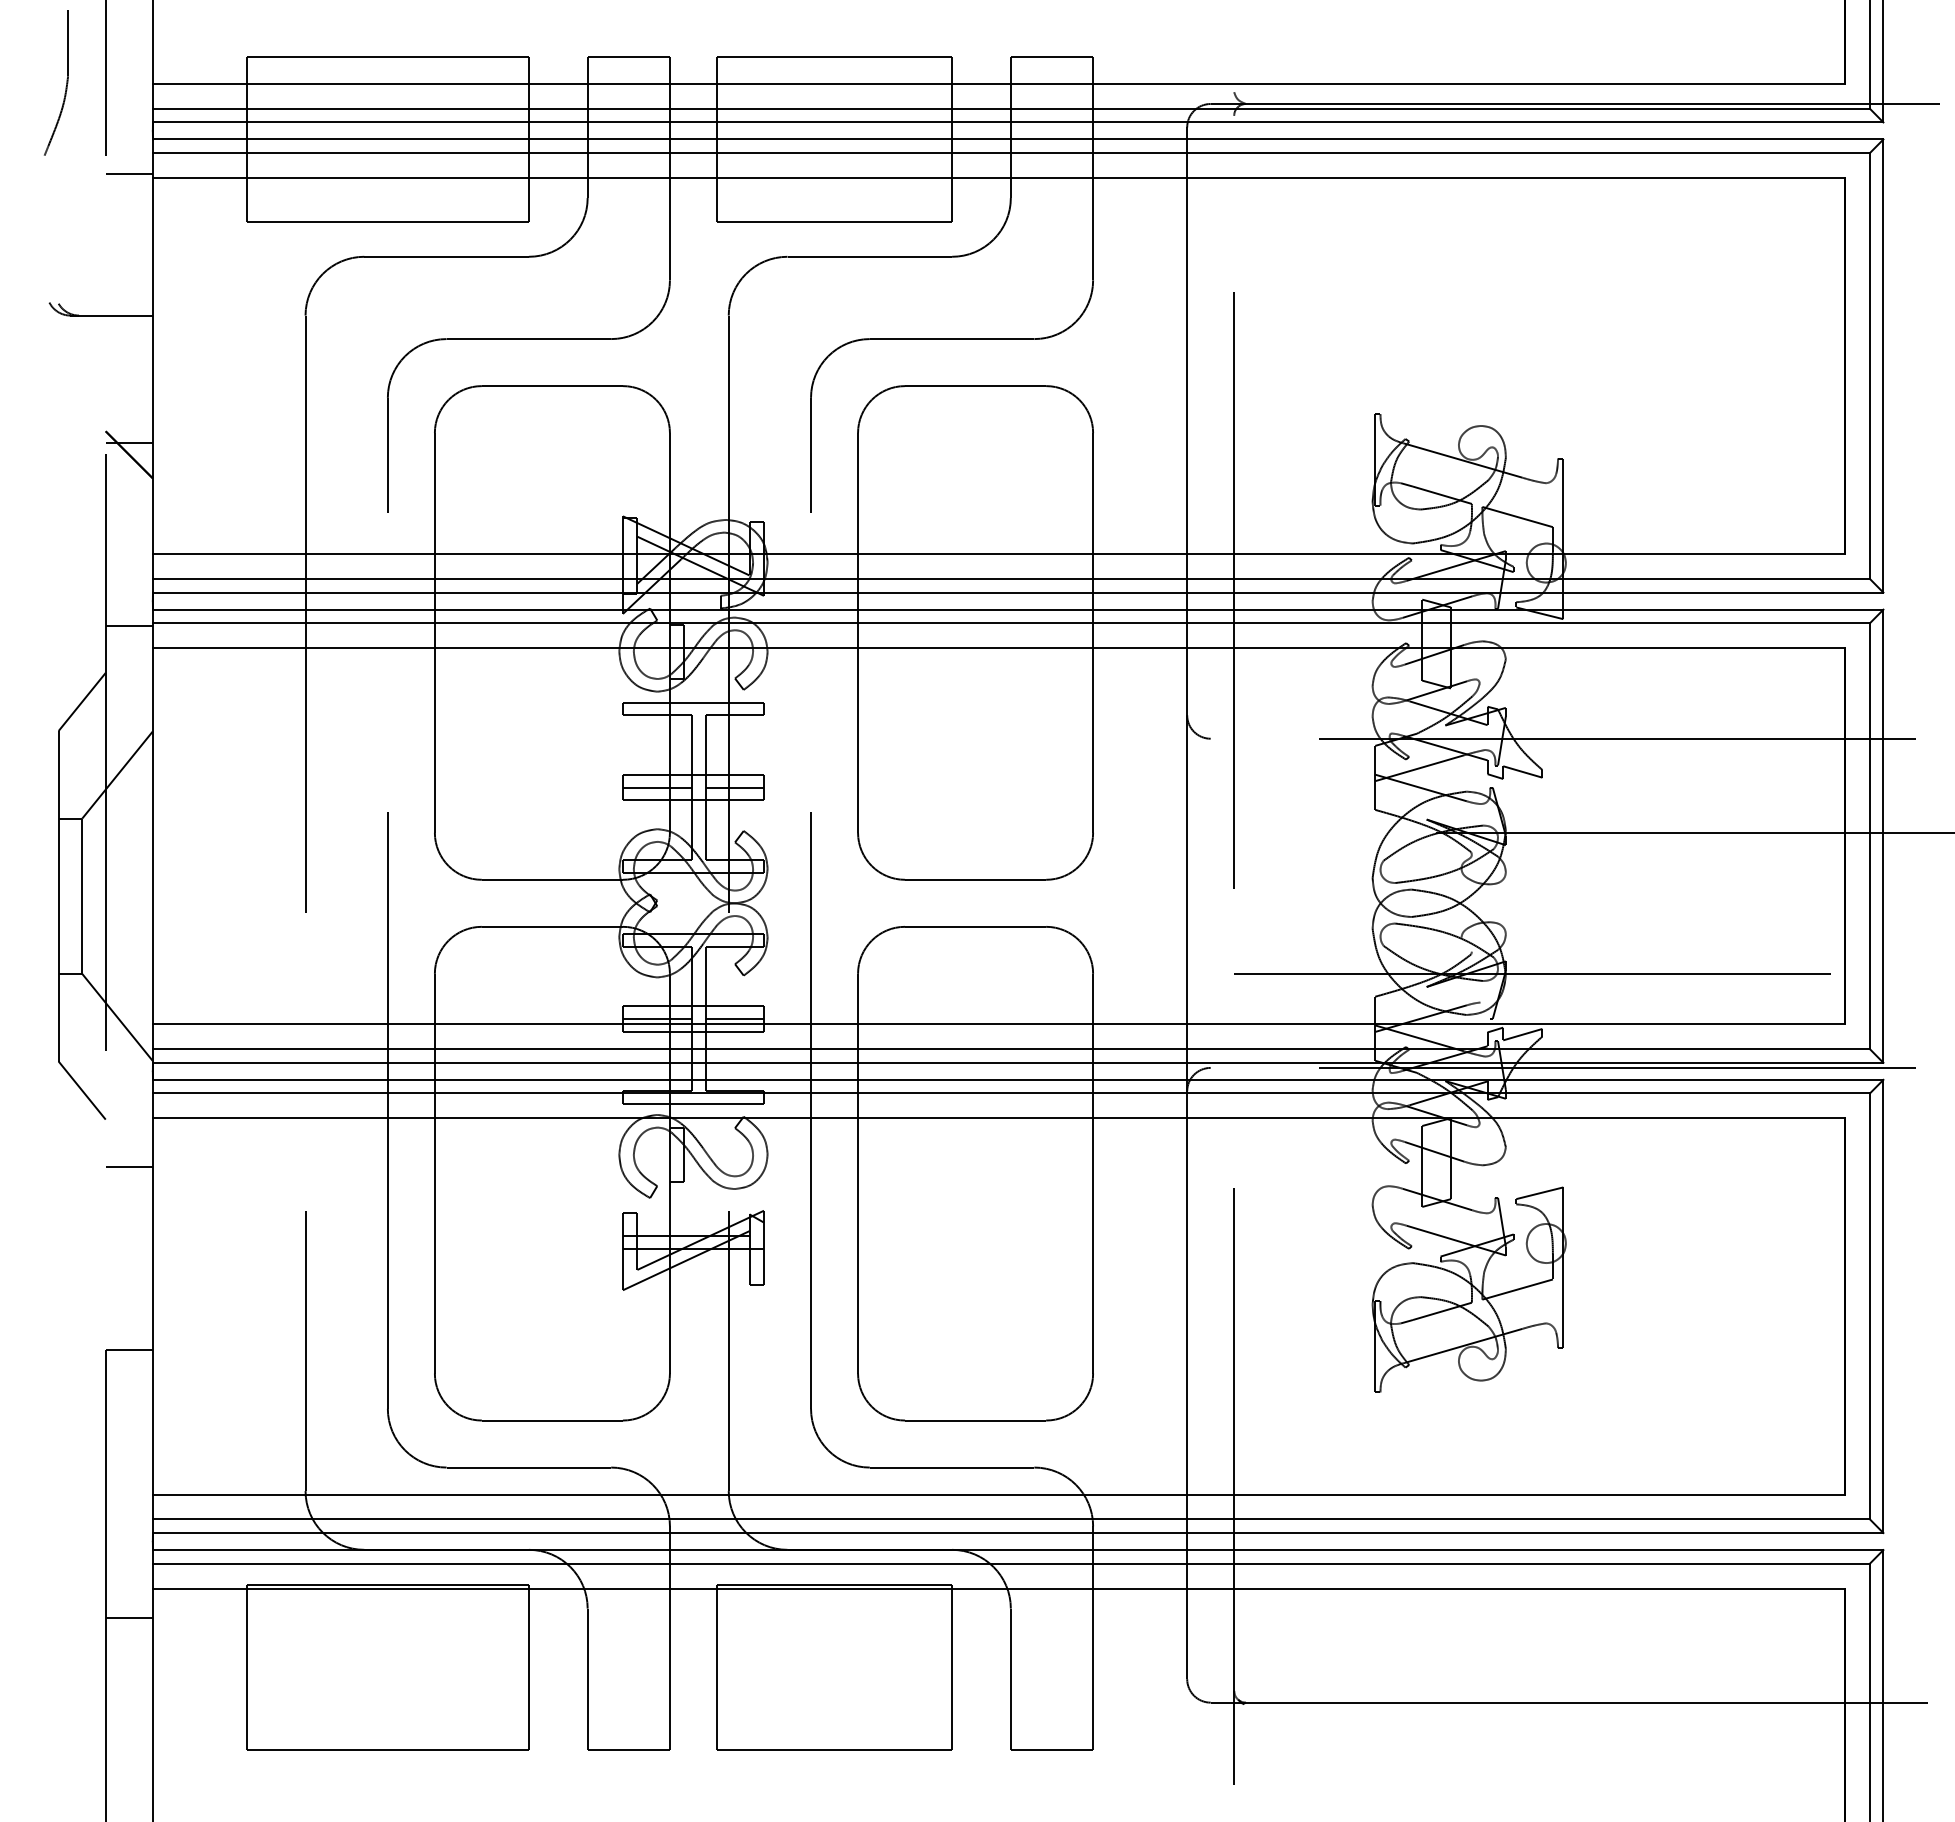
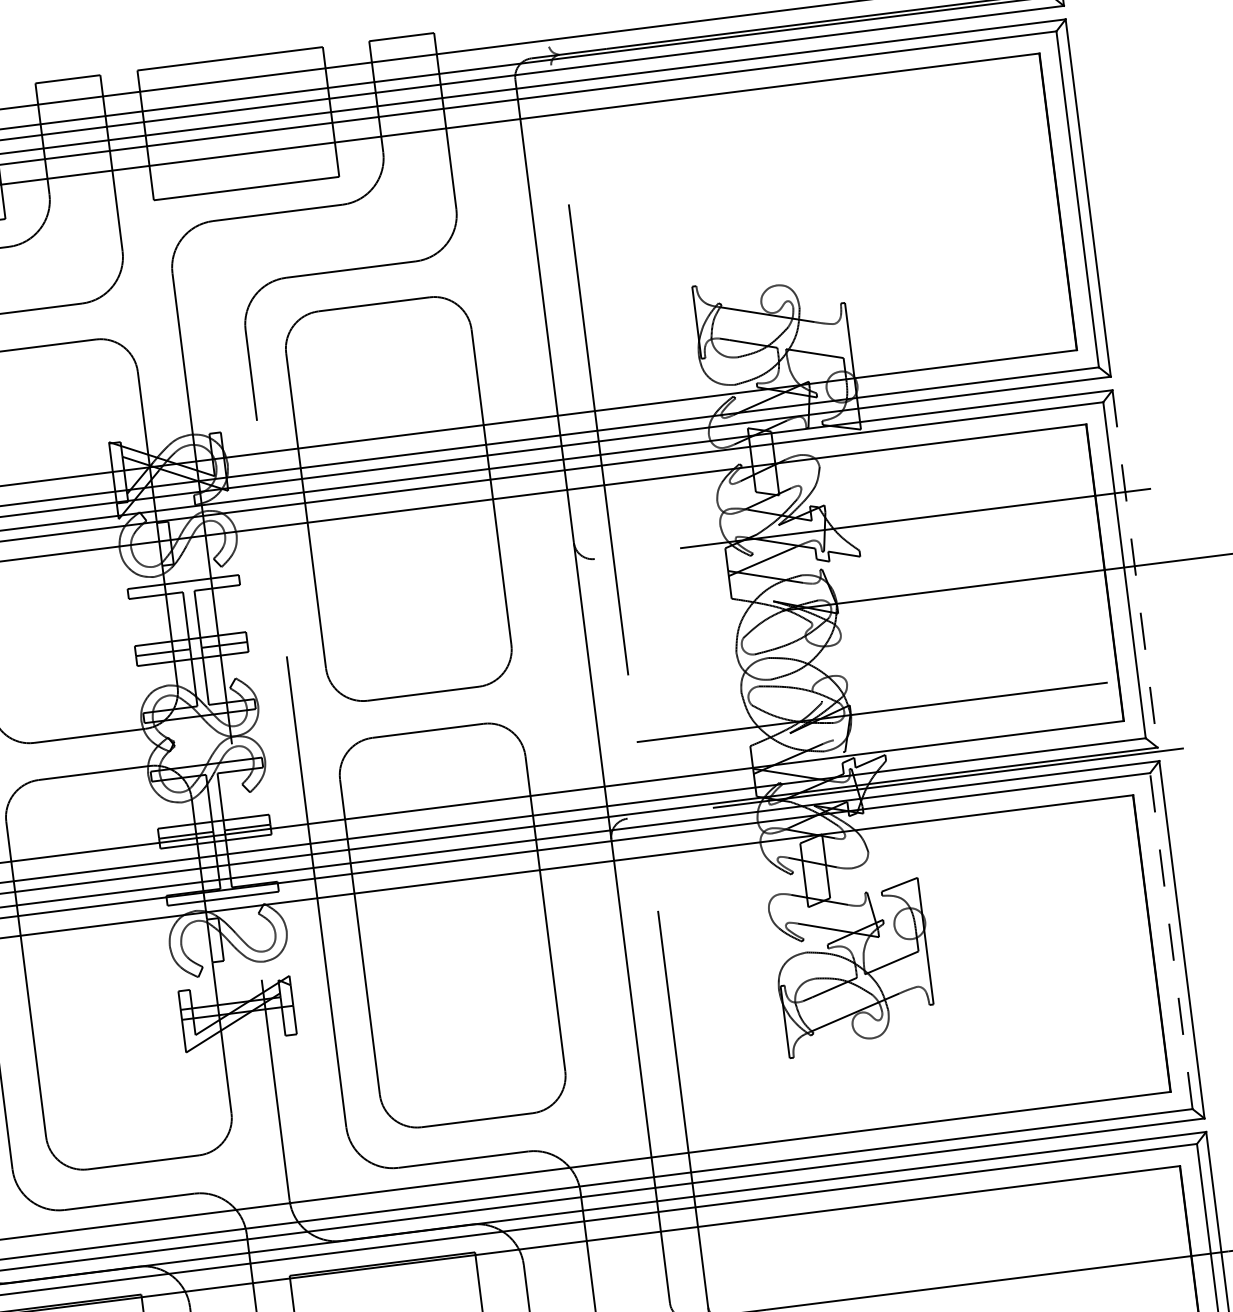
line: (1883, 836) -> (1135, 569), solid -> dashed
line: (1870, 1306) -> (1171, 941), solid -> dashed

